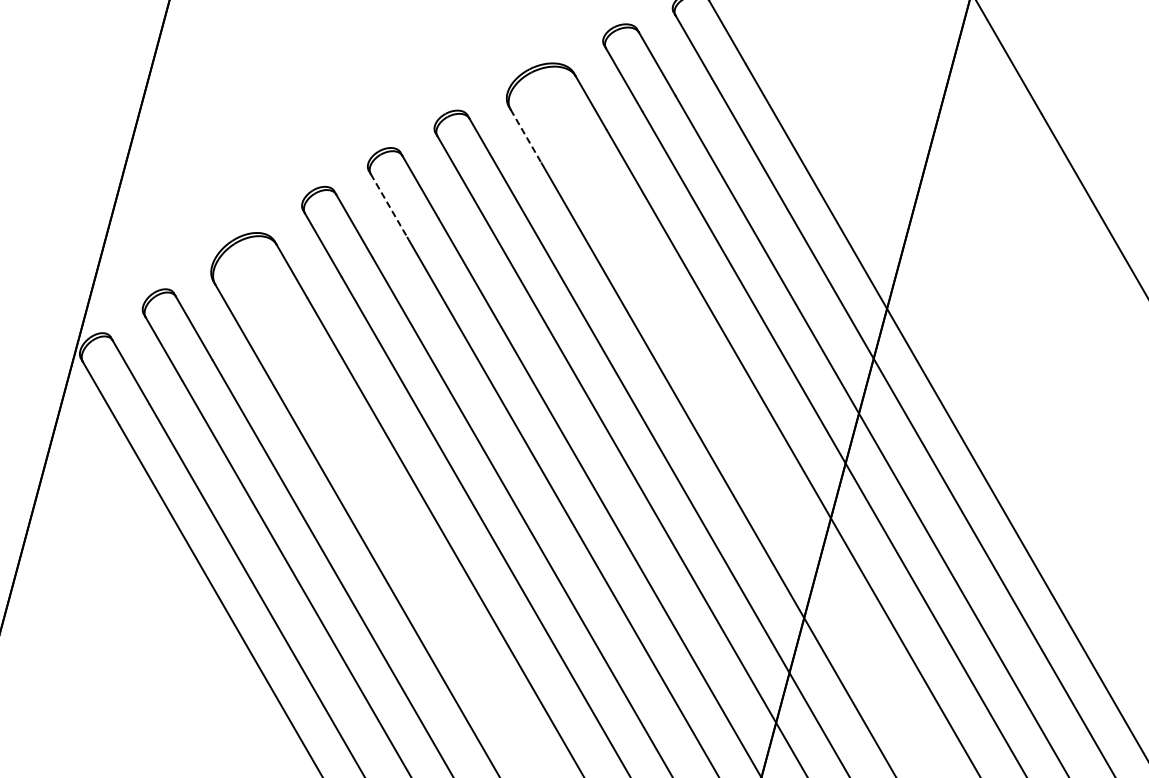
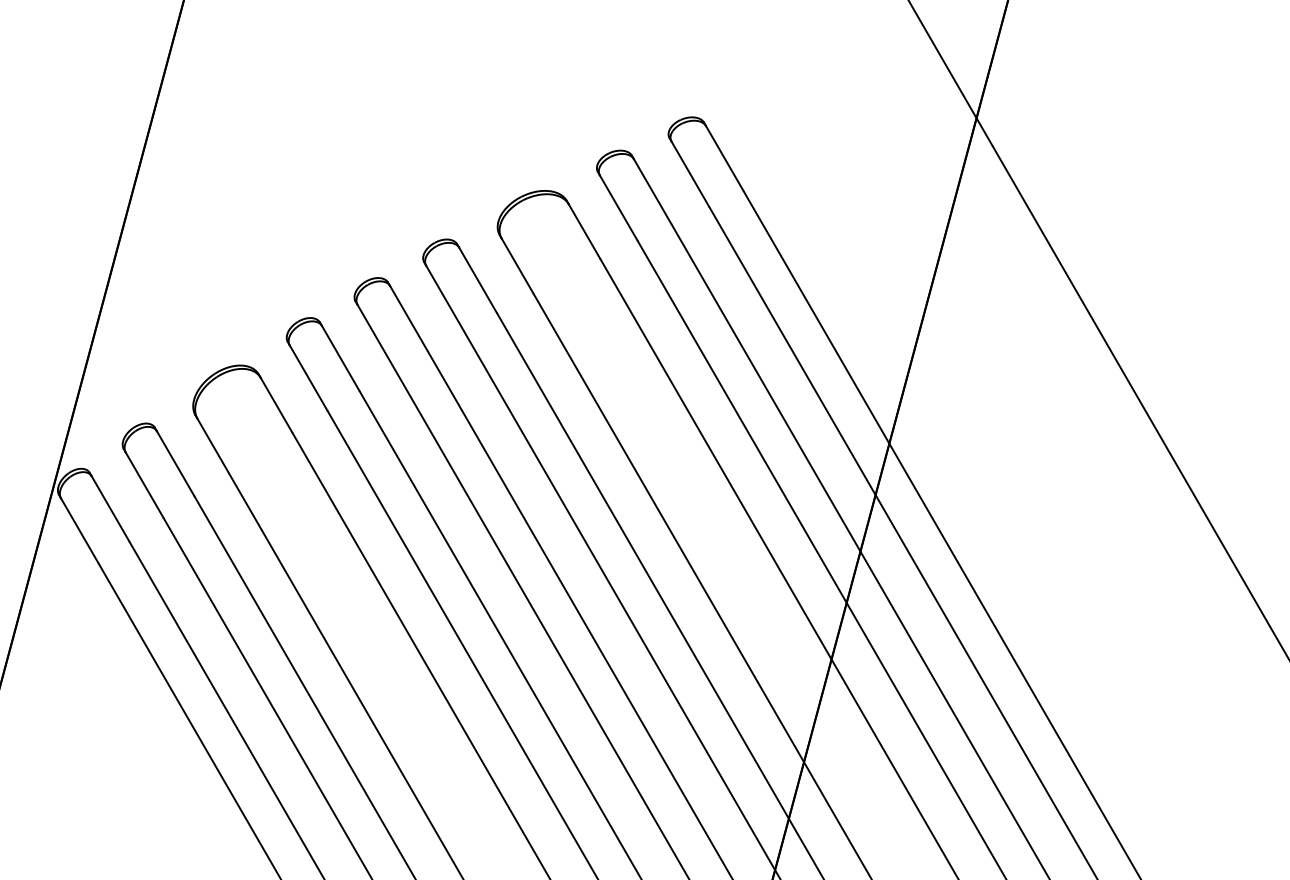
line: (526, 136) -> (517, 266), dashed -> solid
line: (389, 205) -> (376, 337), dashed -> solid

